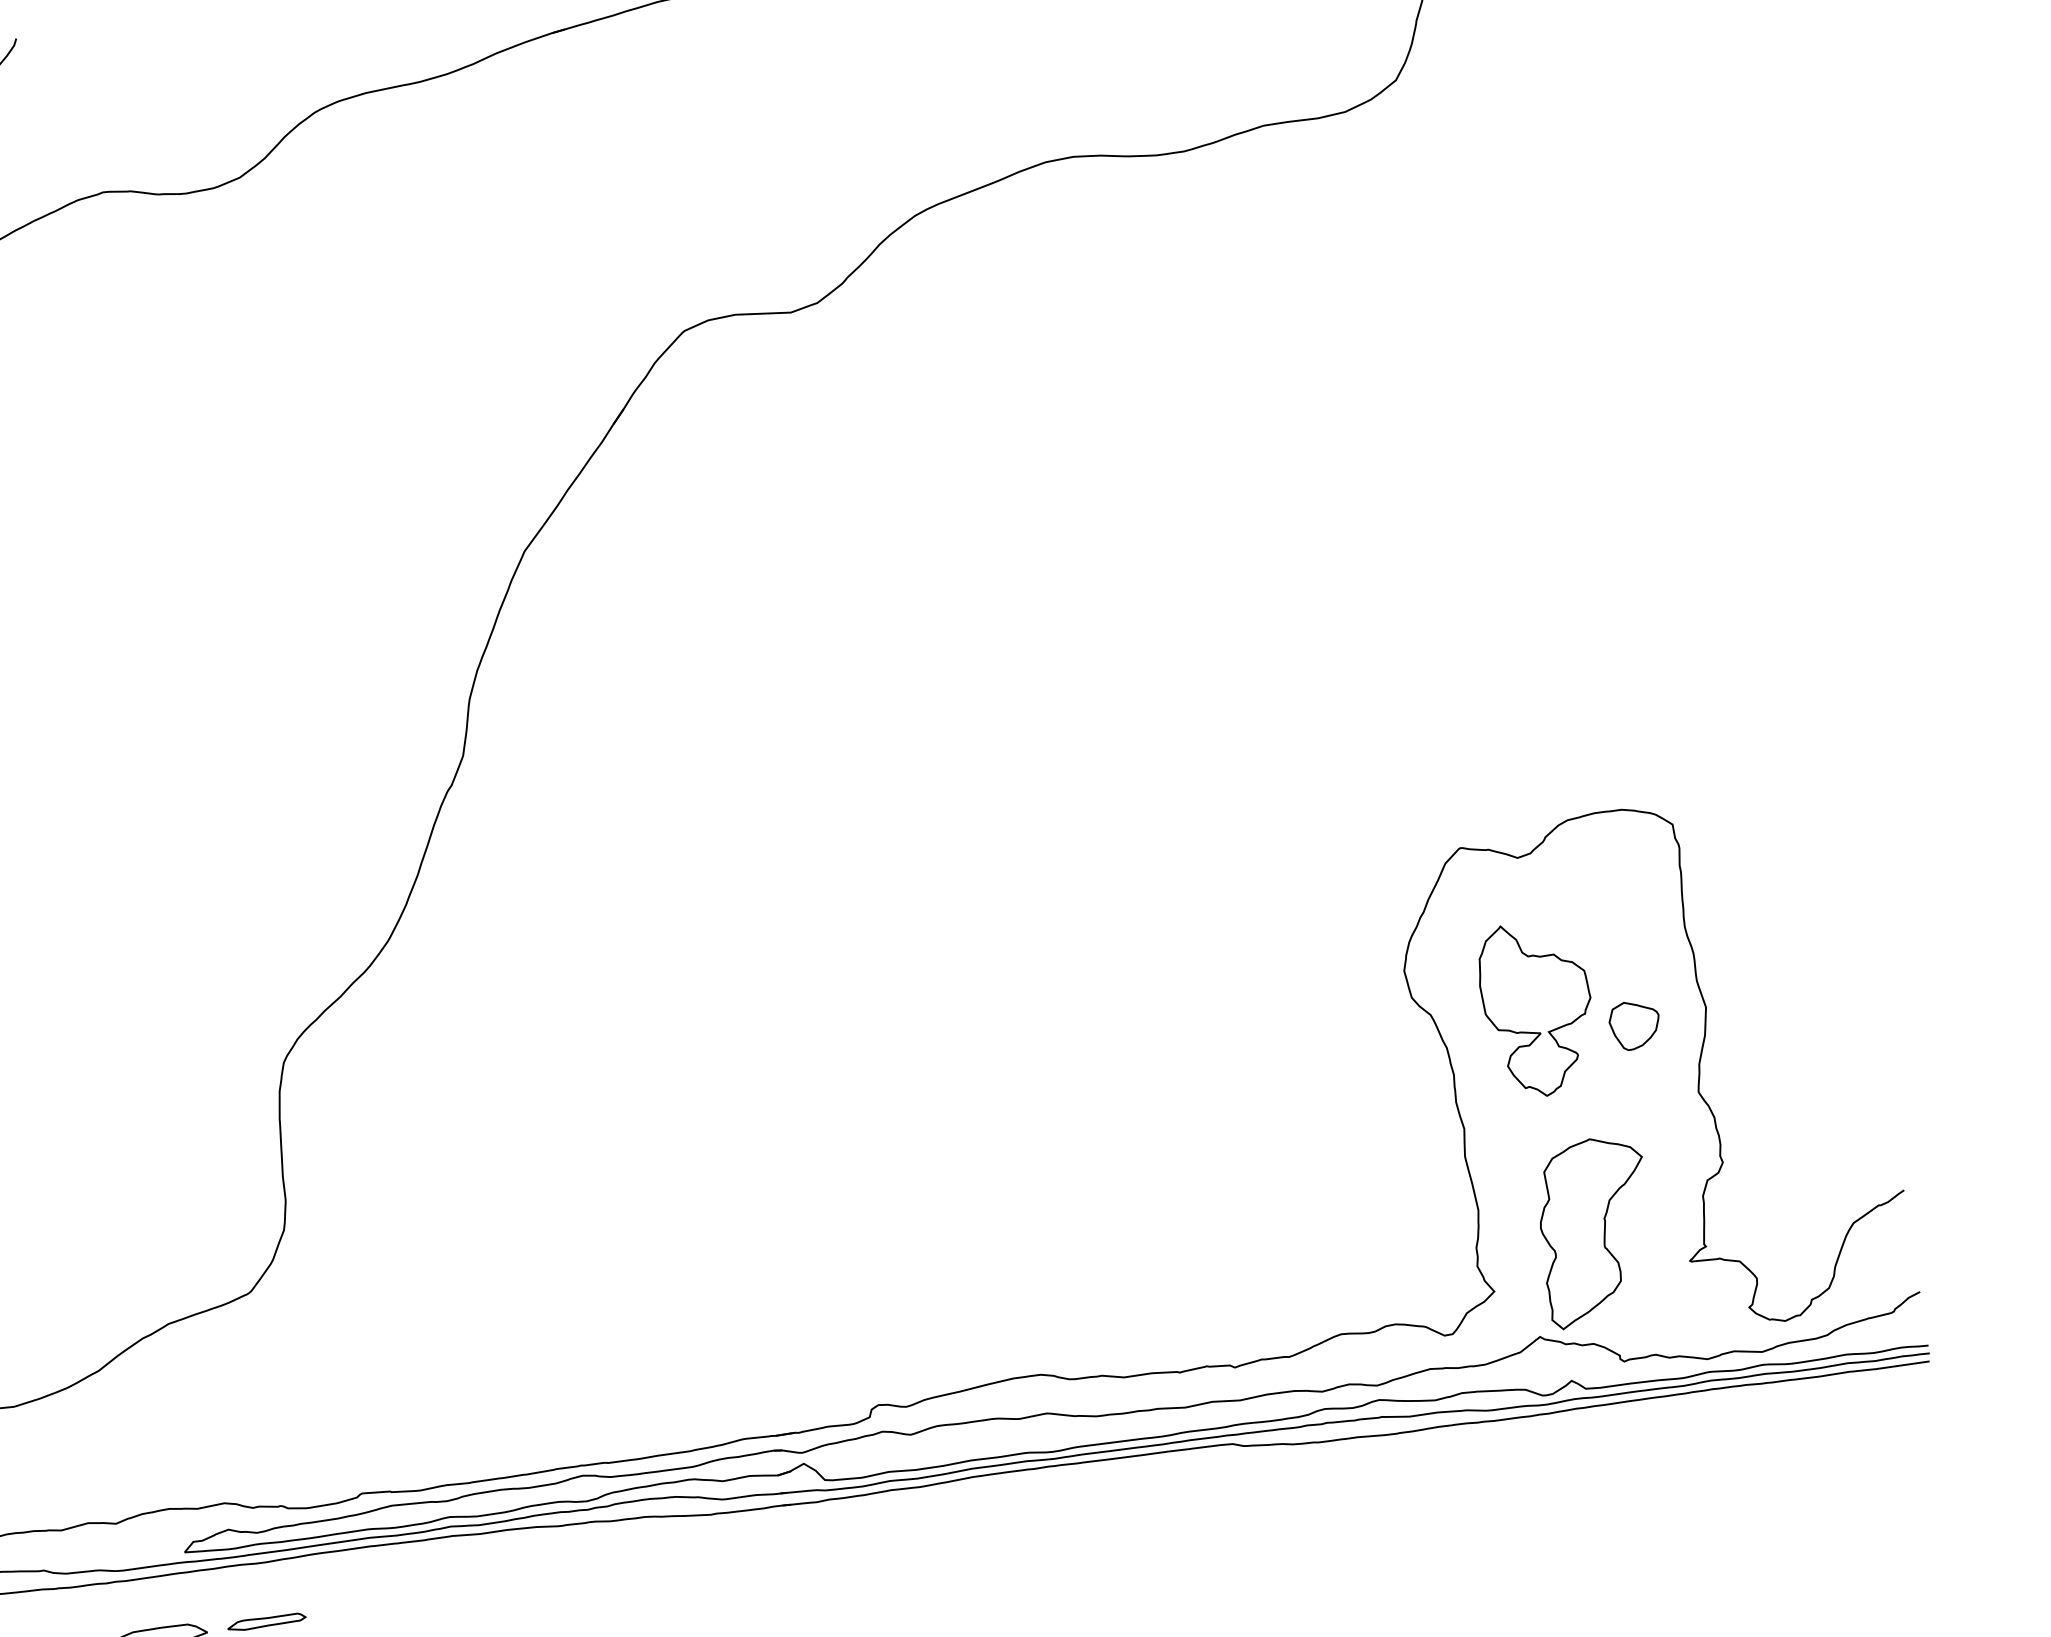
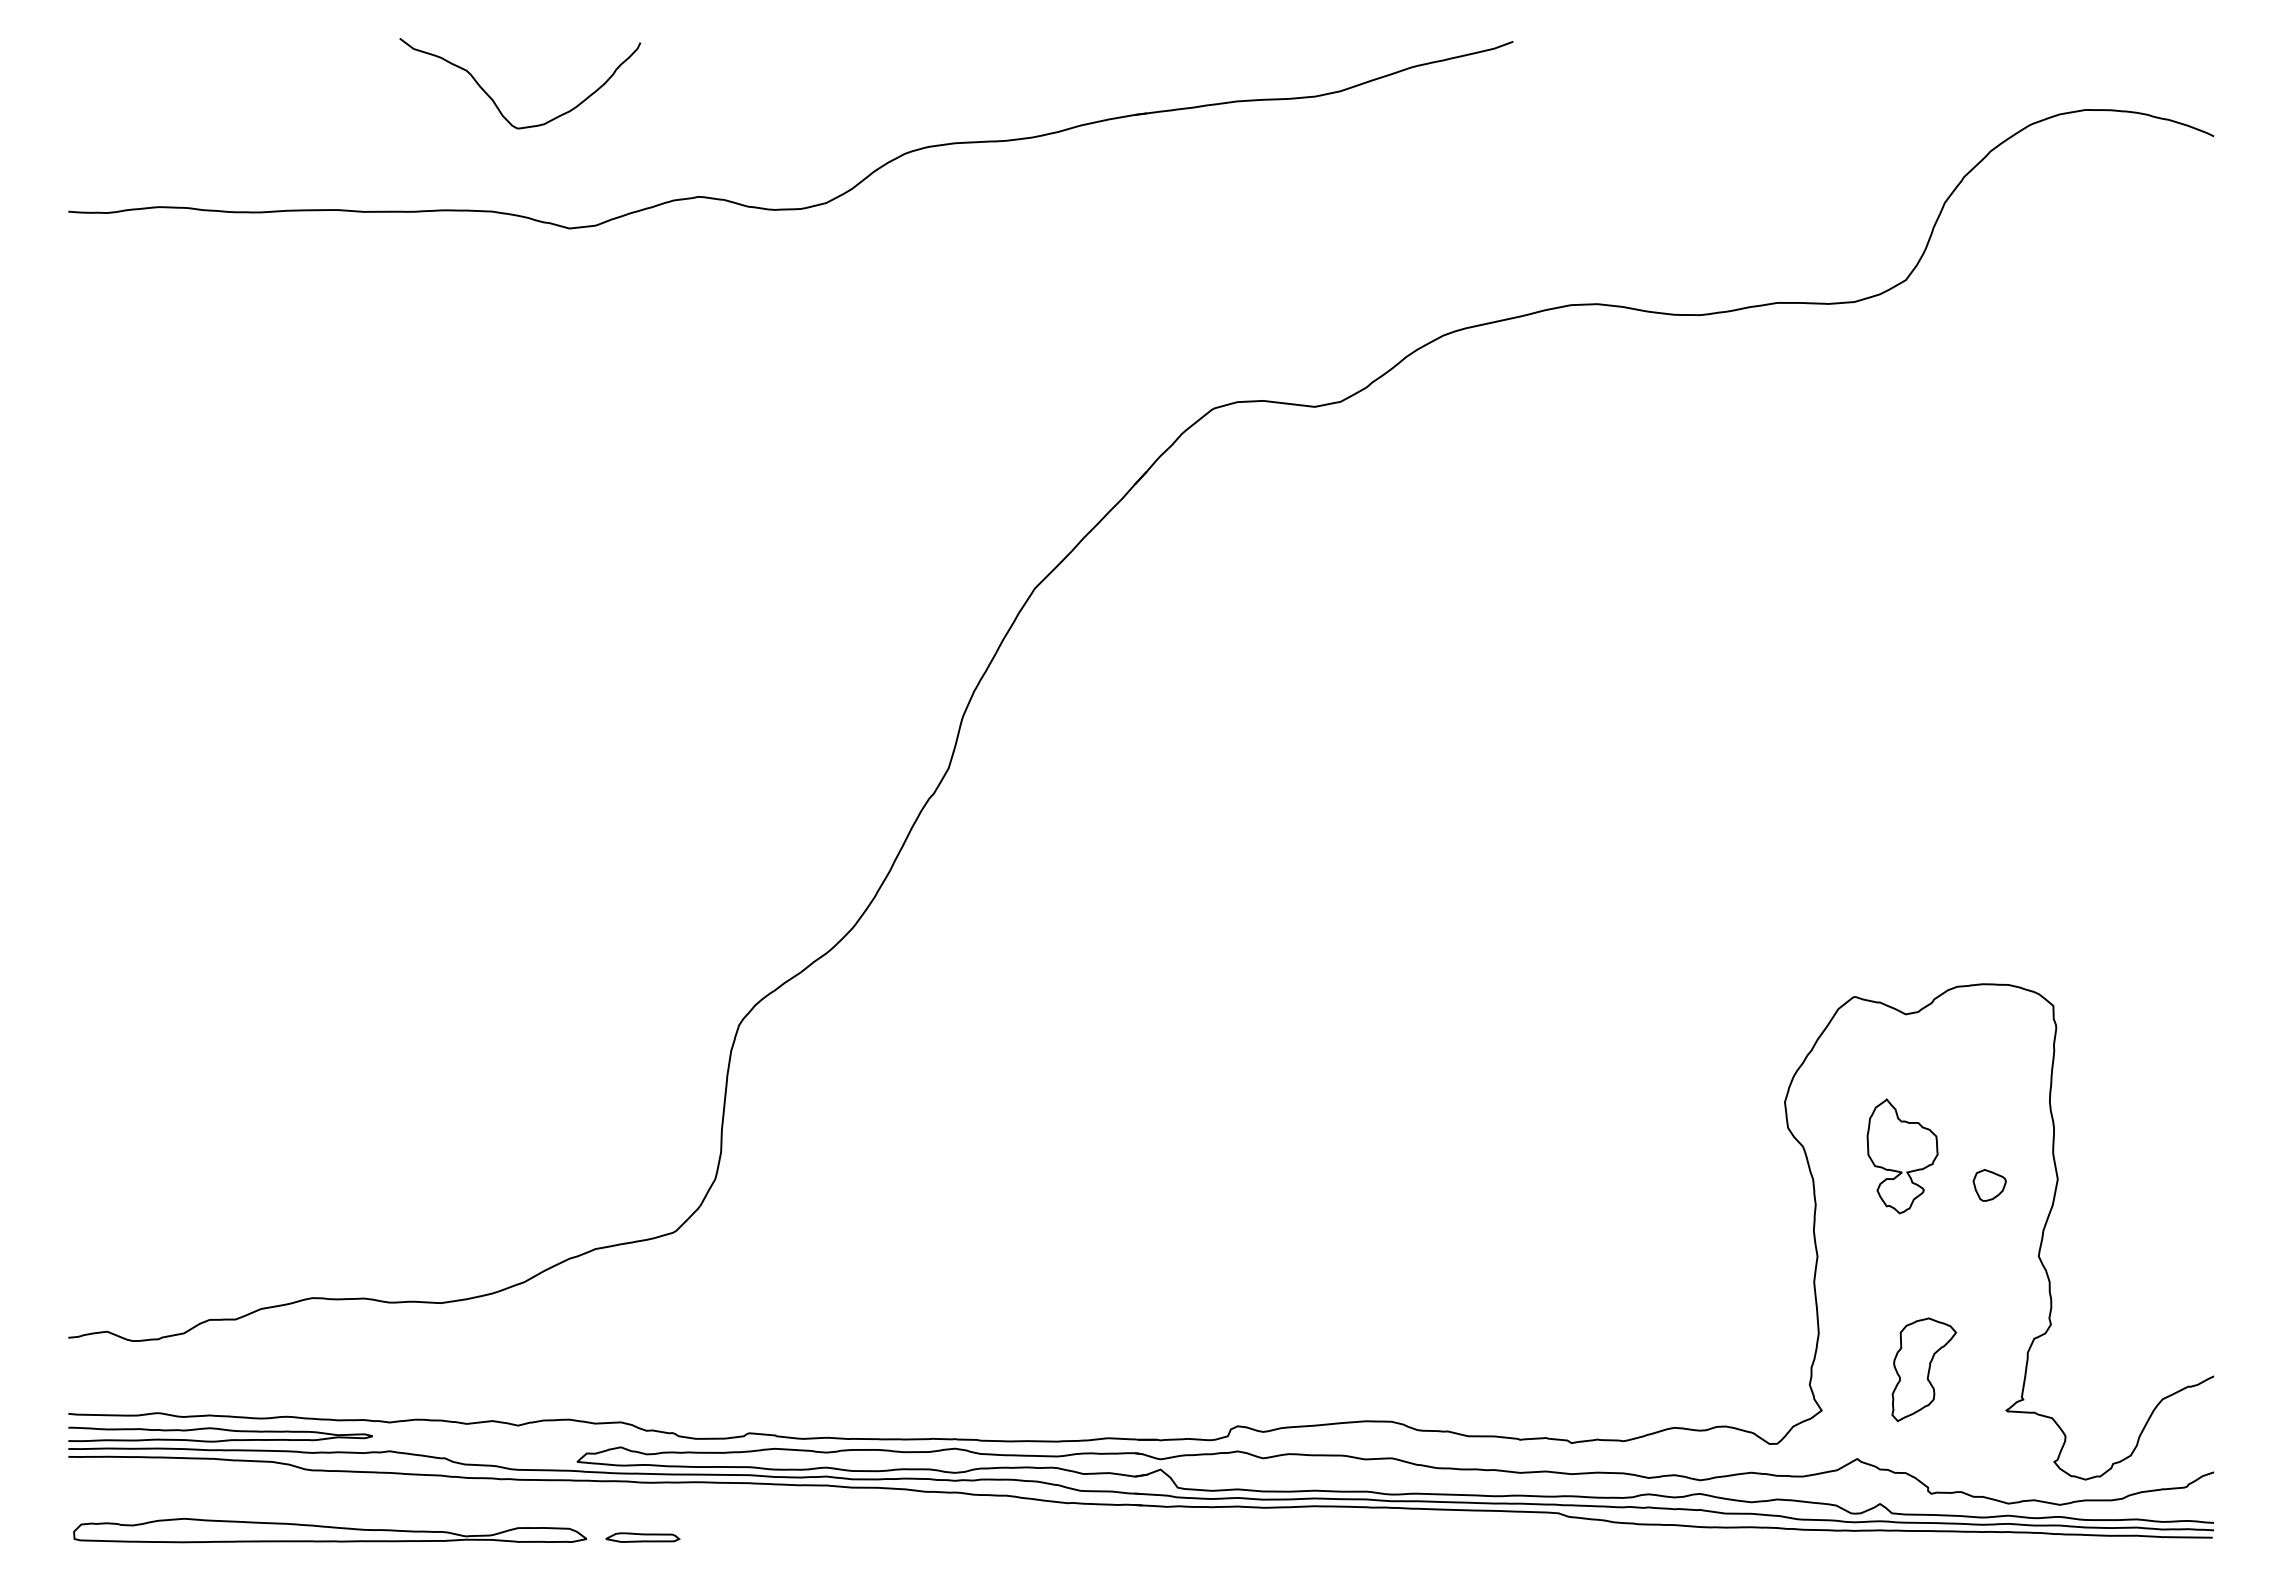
part: (1537, 1009) -> (1902, 1156), size x0.7
part: (1634, 1025) -> (1989, 1185), size x0.7
part: (1596, 1231) -> (1924, 1369), size x0.6

